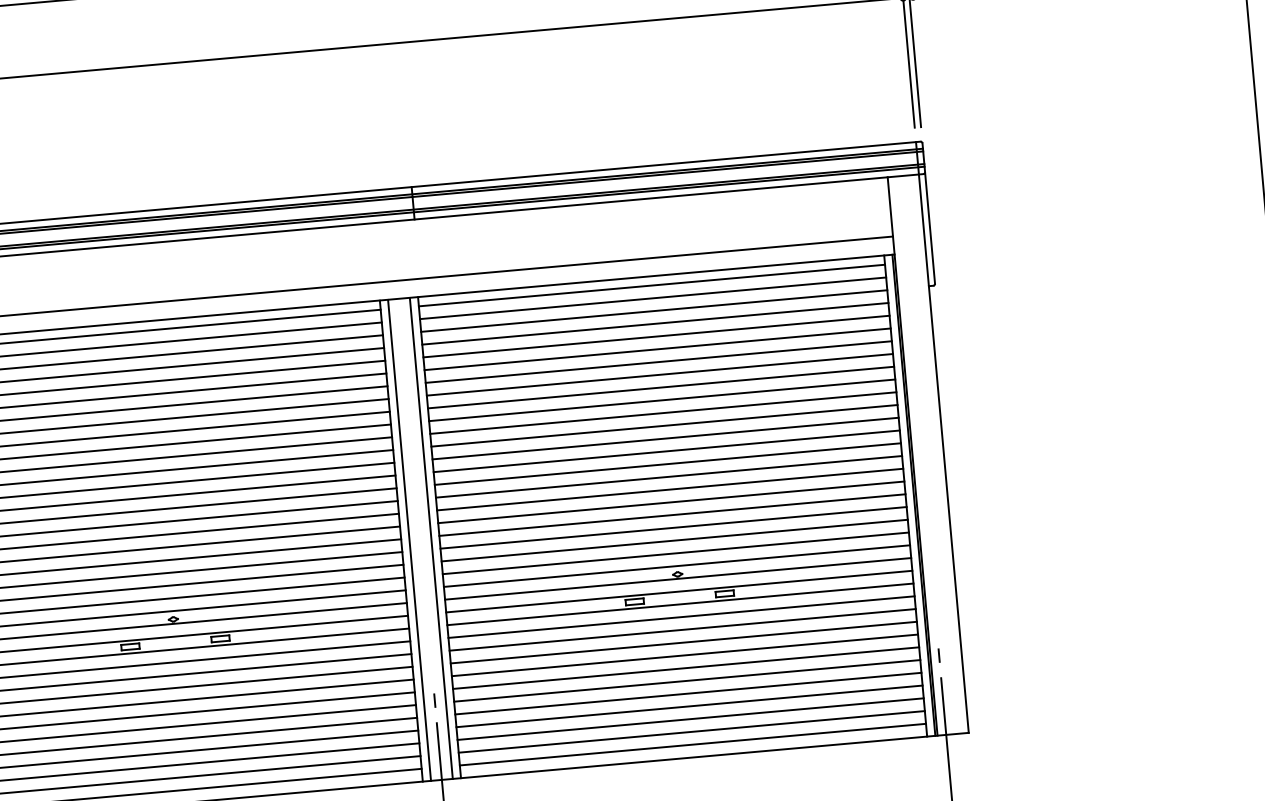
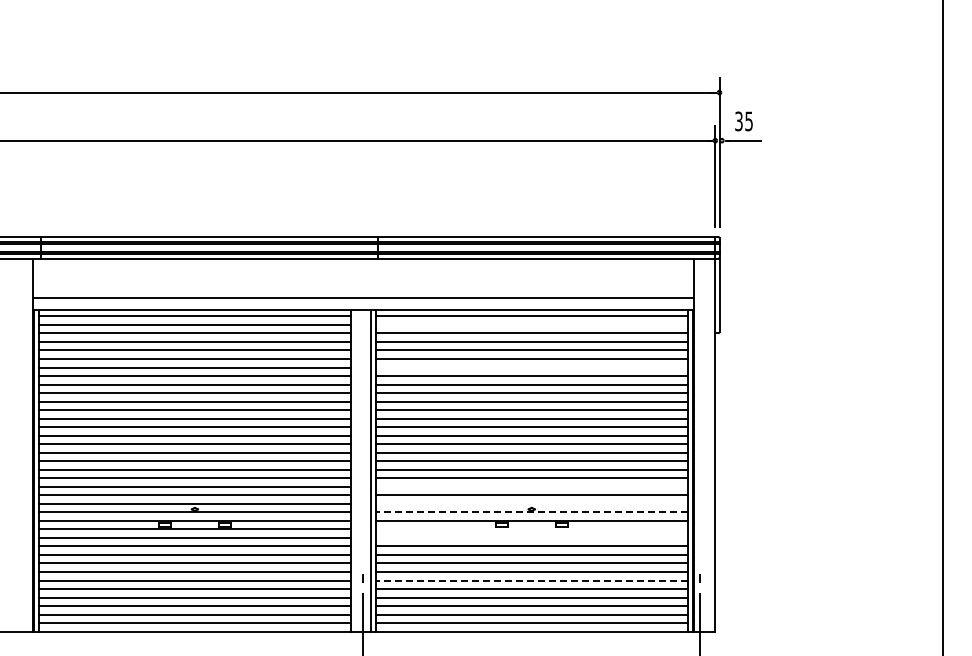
line: (652, 297) -> (531, 324), removed
line: (658, 362) -> (531, 367), removed
line: (410, 539) -> (356, 470), removed
line: (674, 540) -> (531, 486), removed
line: (676, 565) -> (531, 503), removed
line: (677, 579) -> (531, 512), solid -> dashed
line: (679, 604) -> (531, 529), removed
line: (681, 616) -> (531, 537), removed
line: (686, 680) -> (531, 580), solid -> dashed

